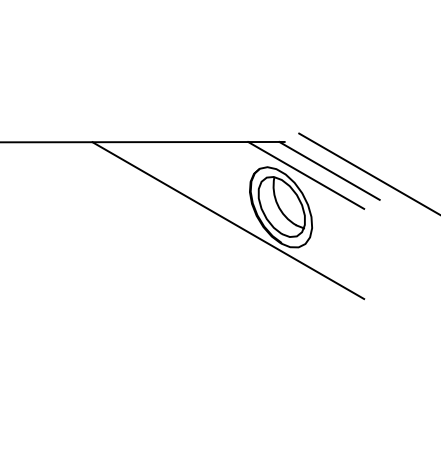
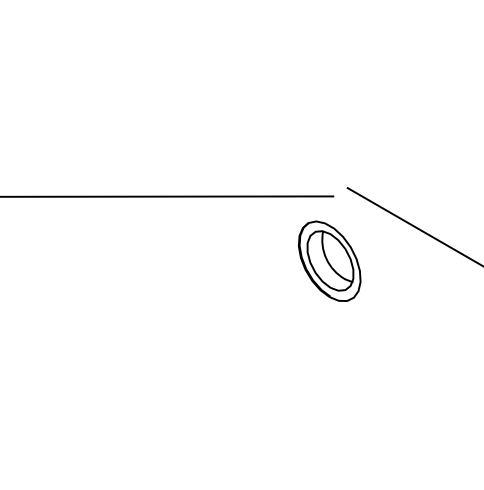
line: (329, 170) -> (377, 224), removed
line: (306, 175) -> (354, 229), removed
line: (228, 220) -> (277, 274), removed

